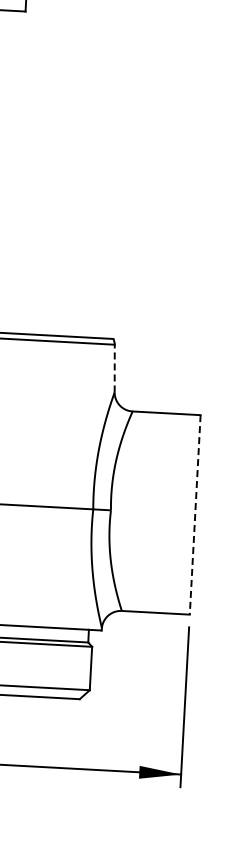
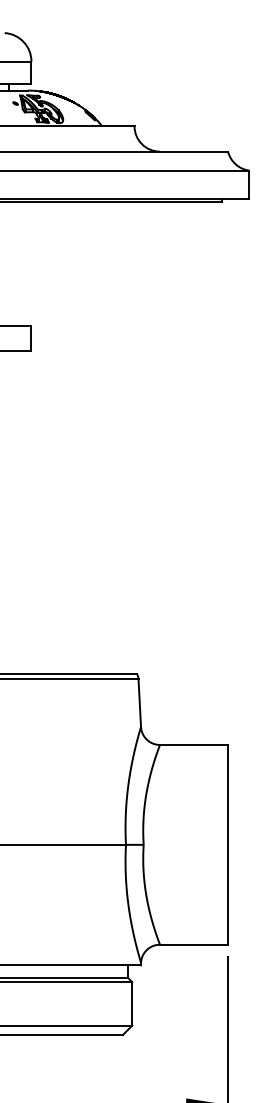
line: (114, 368) -> (139, 703), dashed -> solid
line: (195, 514) -> (228, 844), dashed -> solid

